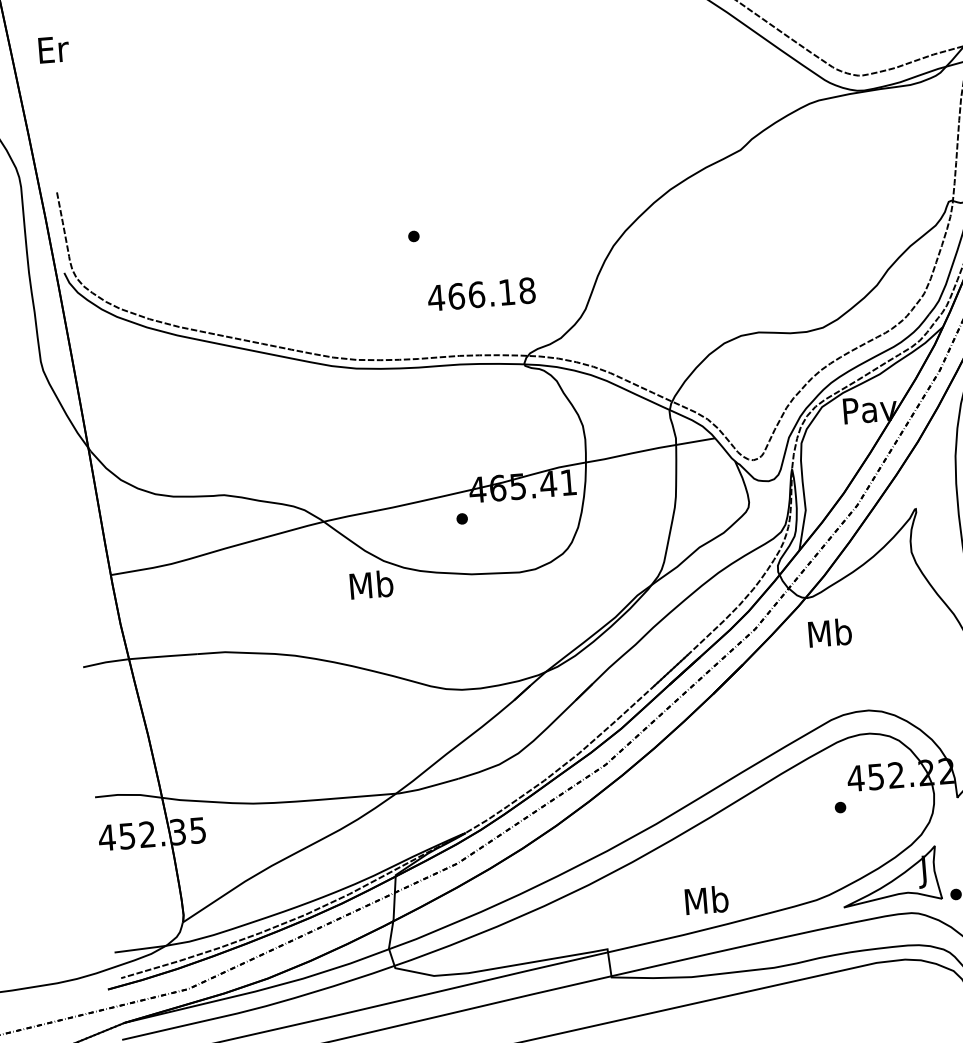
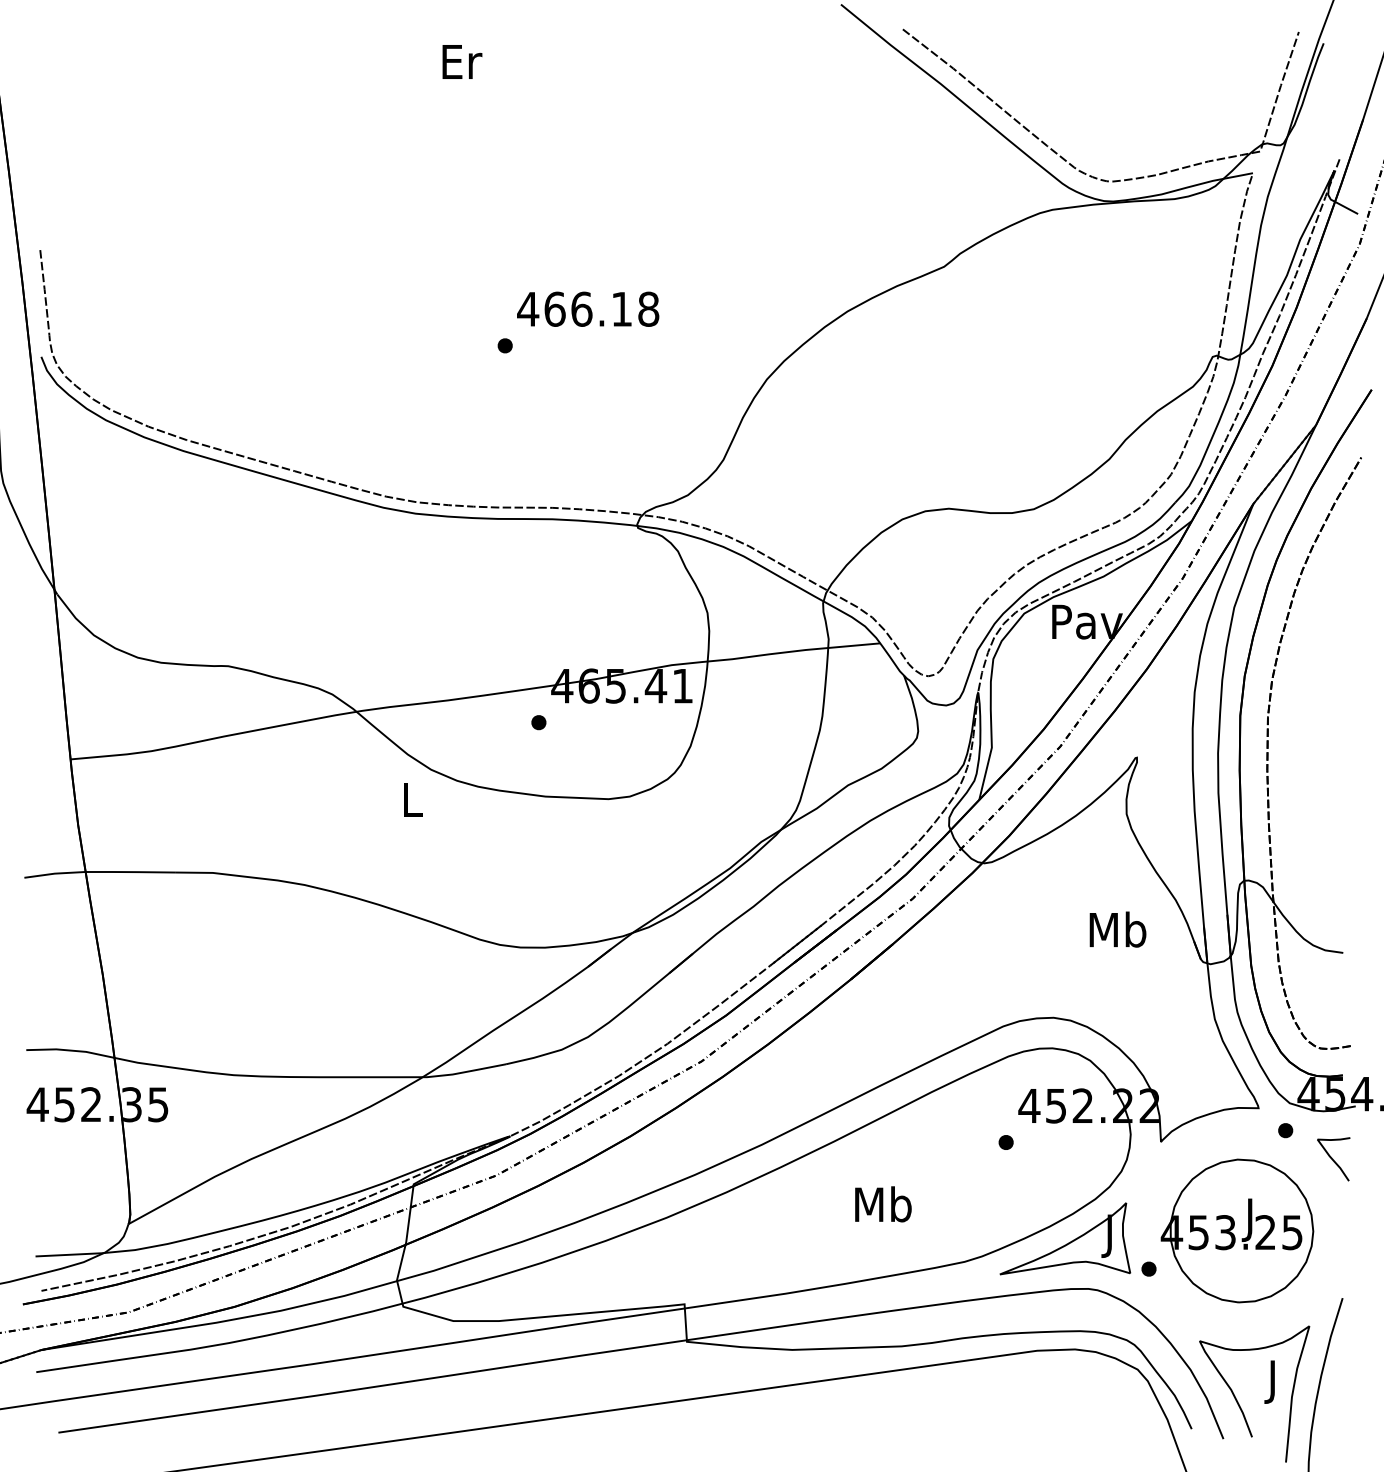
text: (54, 49) -> (462, 61), moved
text: (481, 293) -> (588, 308), moved
text: (371, 584) -> (412, 799), Mb -> L
text: (829, 632) -> (1117, 929), moved
text: (706, 900) -> (883, 1204), moved

